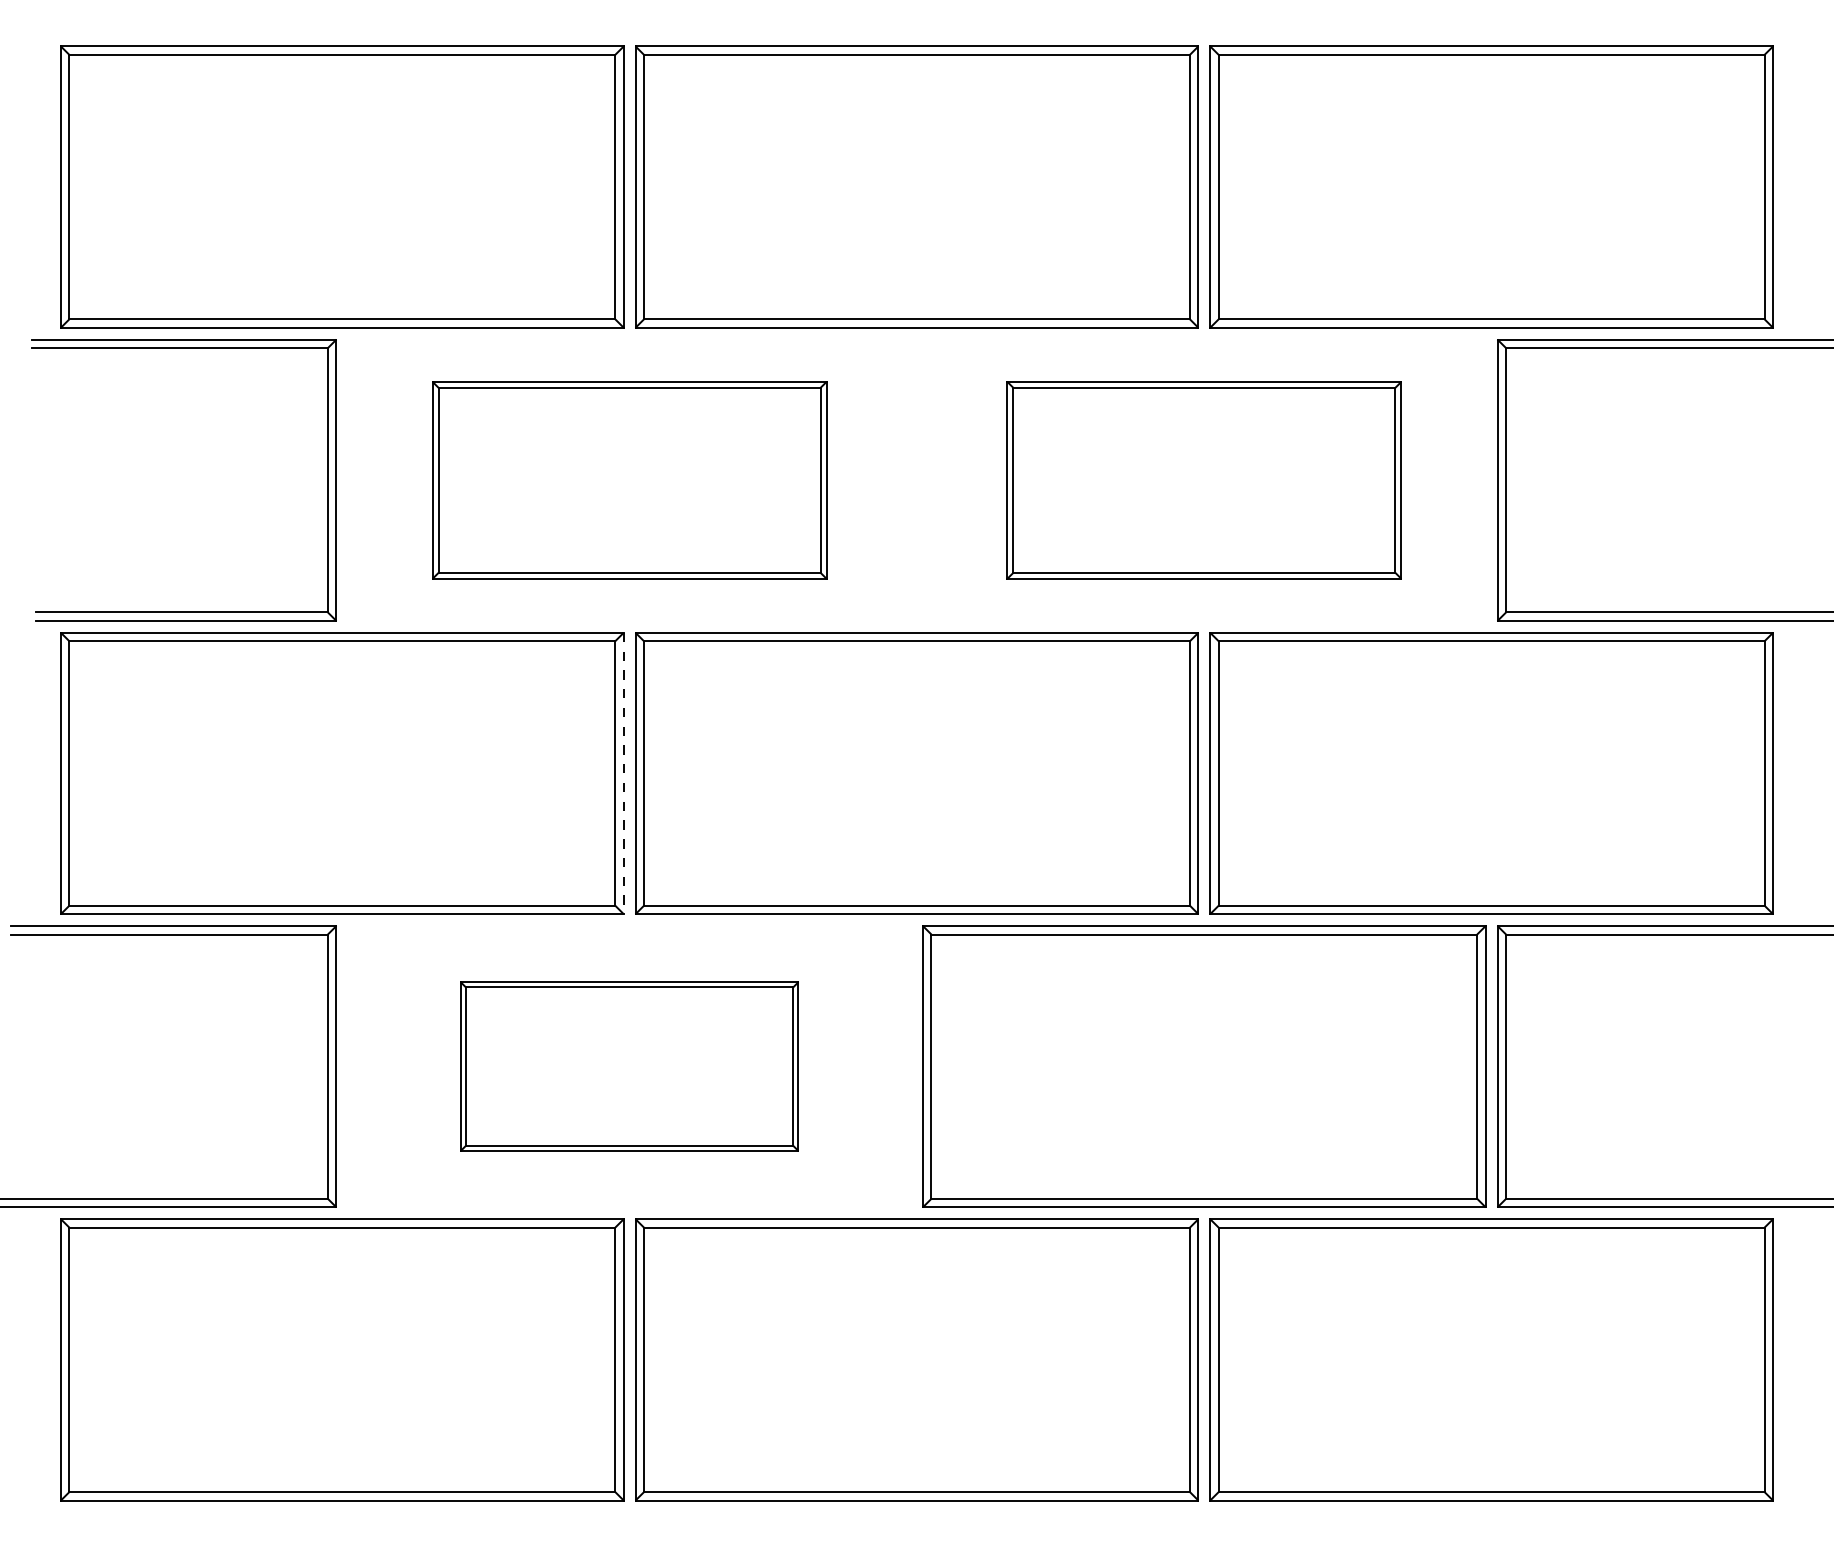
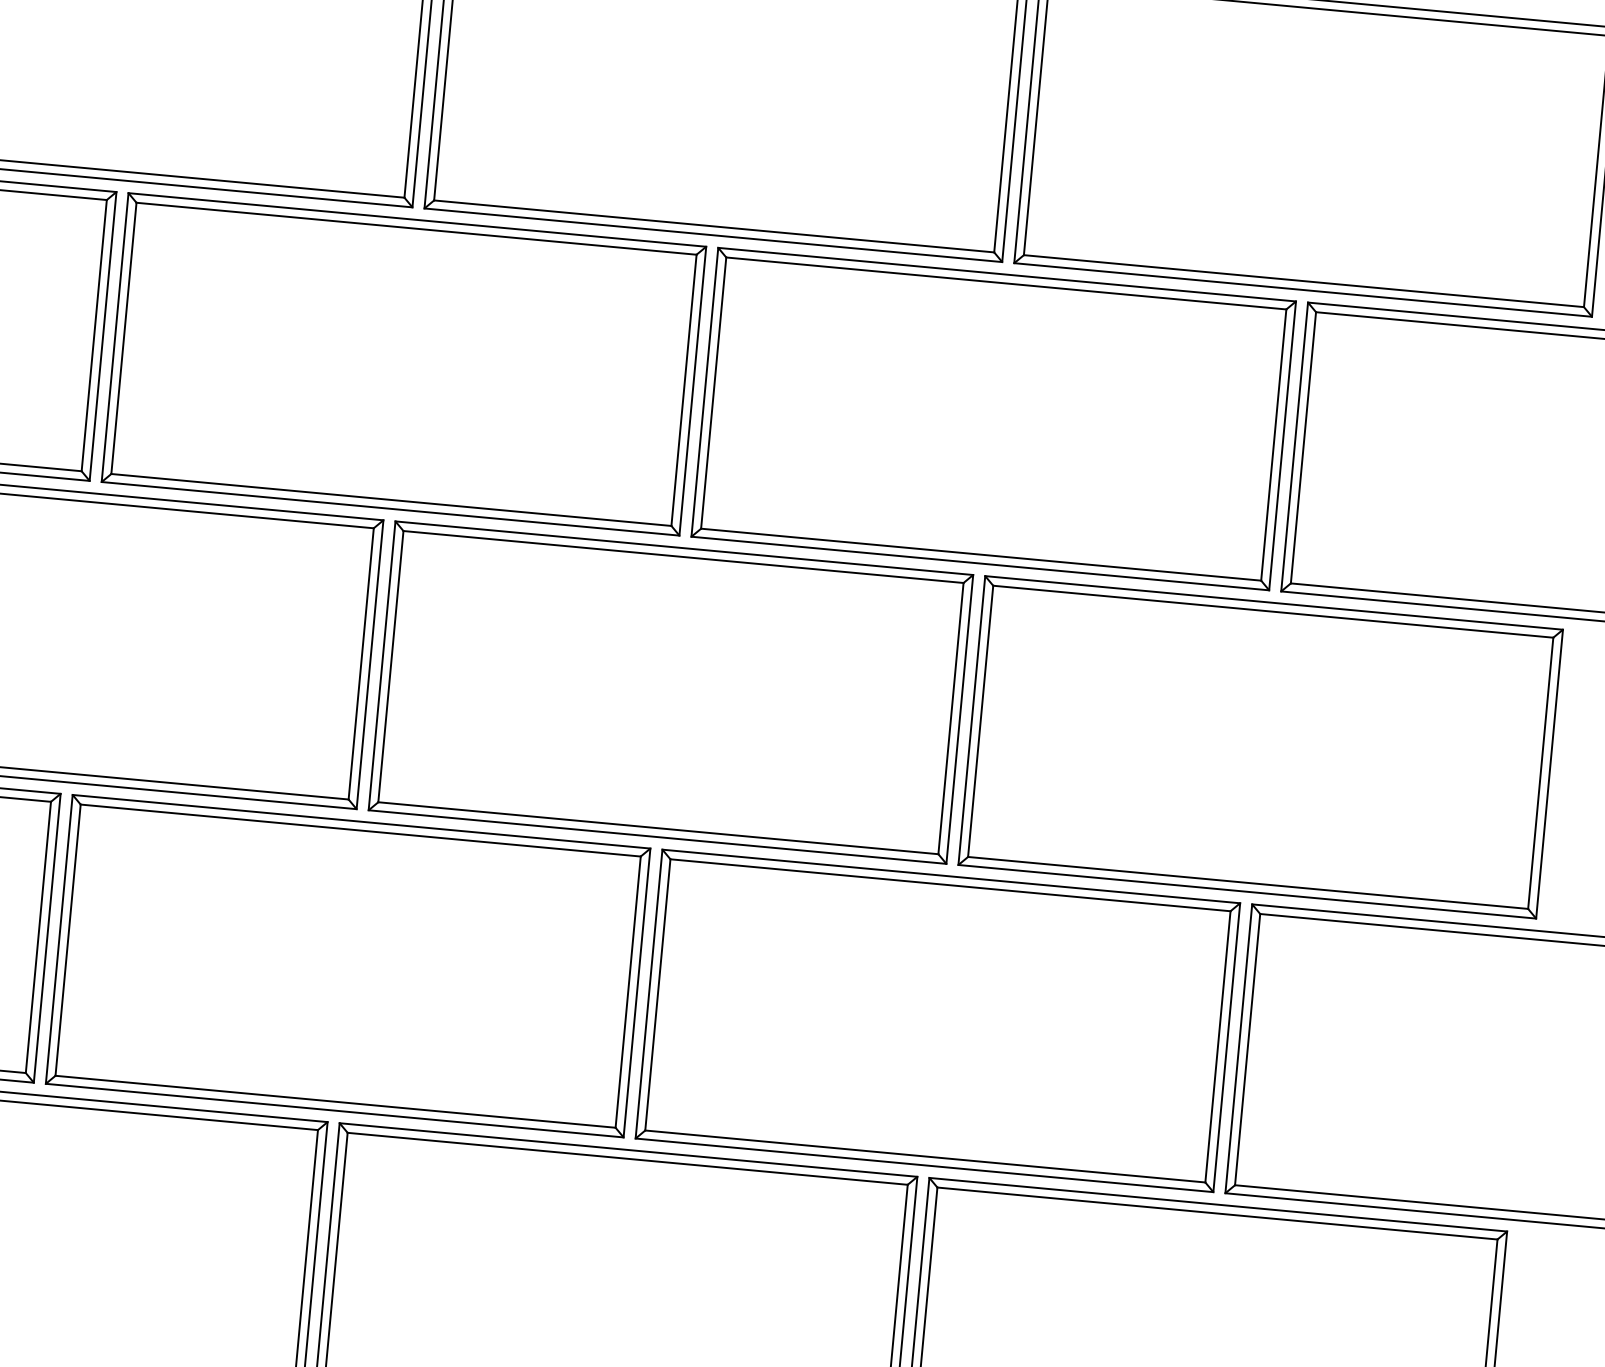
part: (629, 480) -> (403, 364), size x1.43
part: (1204, 480) -> (993, 419), size x1.43
line: (623, 773) -> (369, 664), dashed -> solid
part: (629, 1066) -> (347, 965), size x1.67

